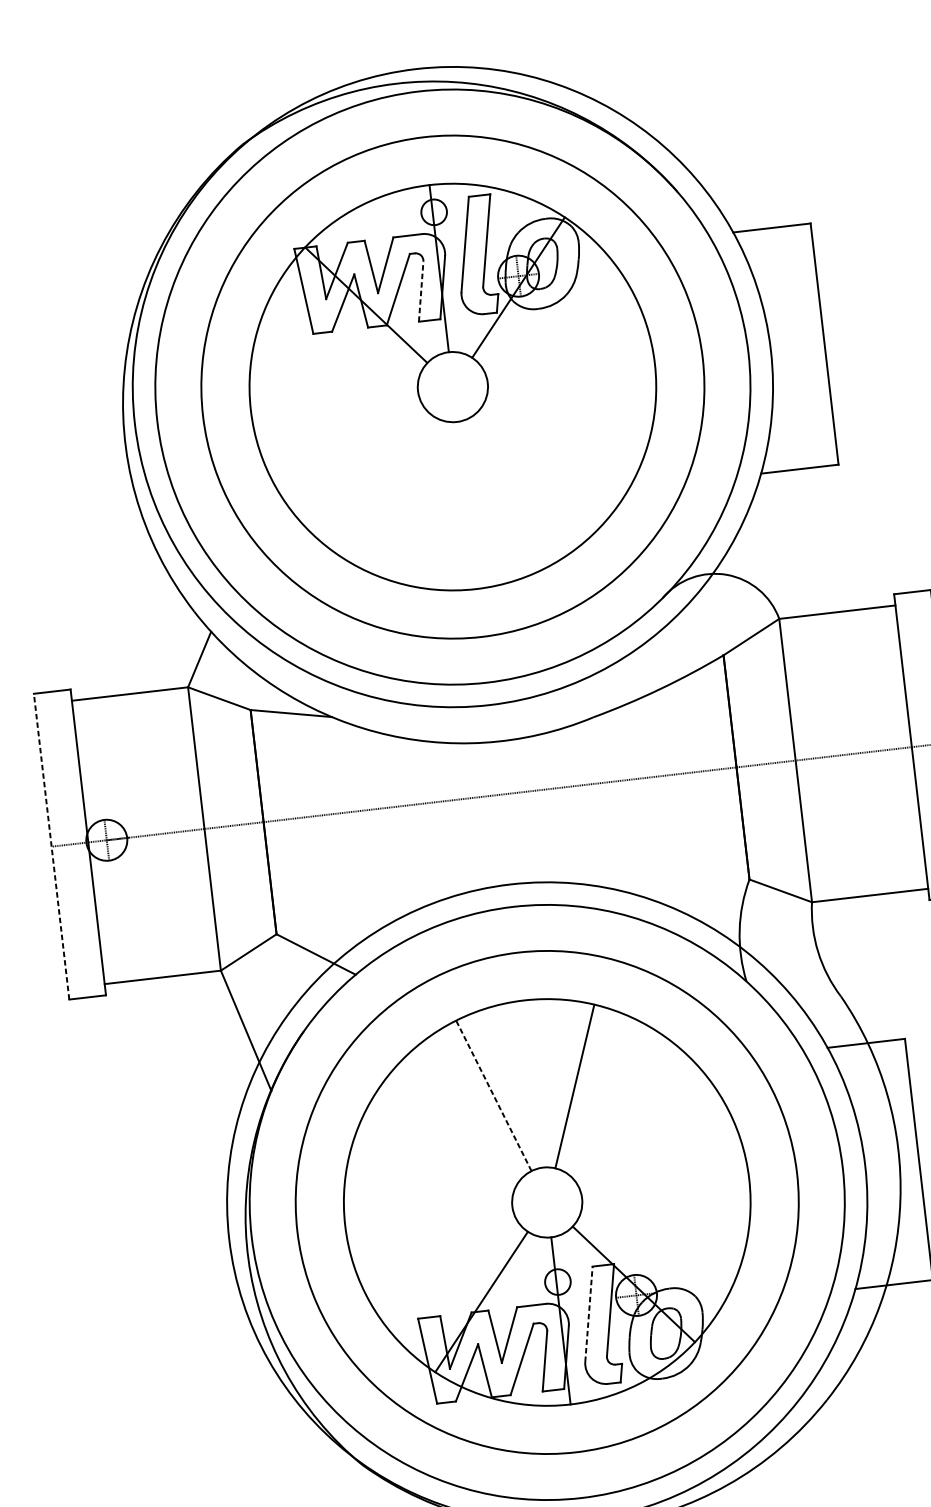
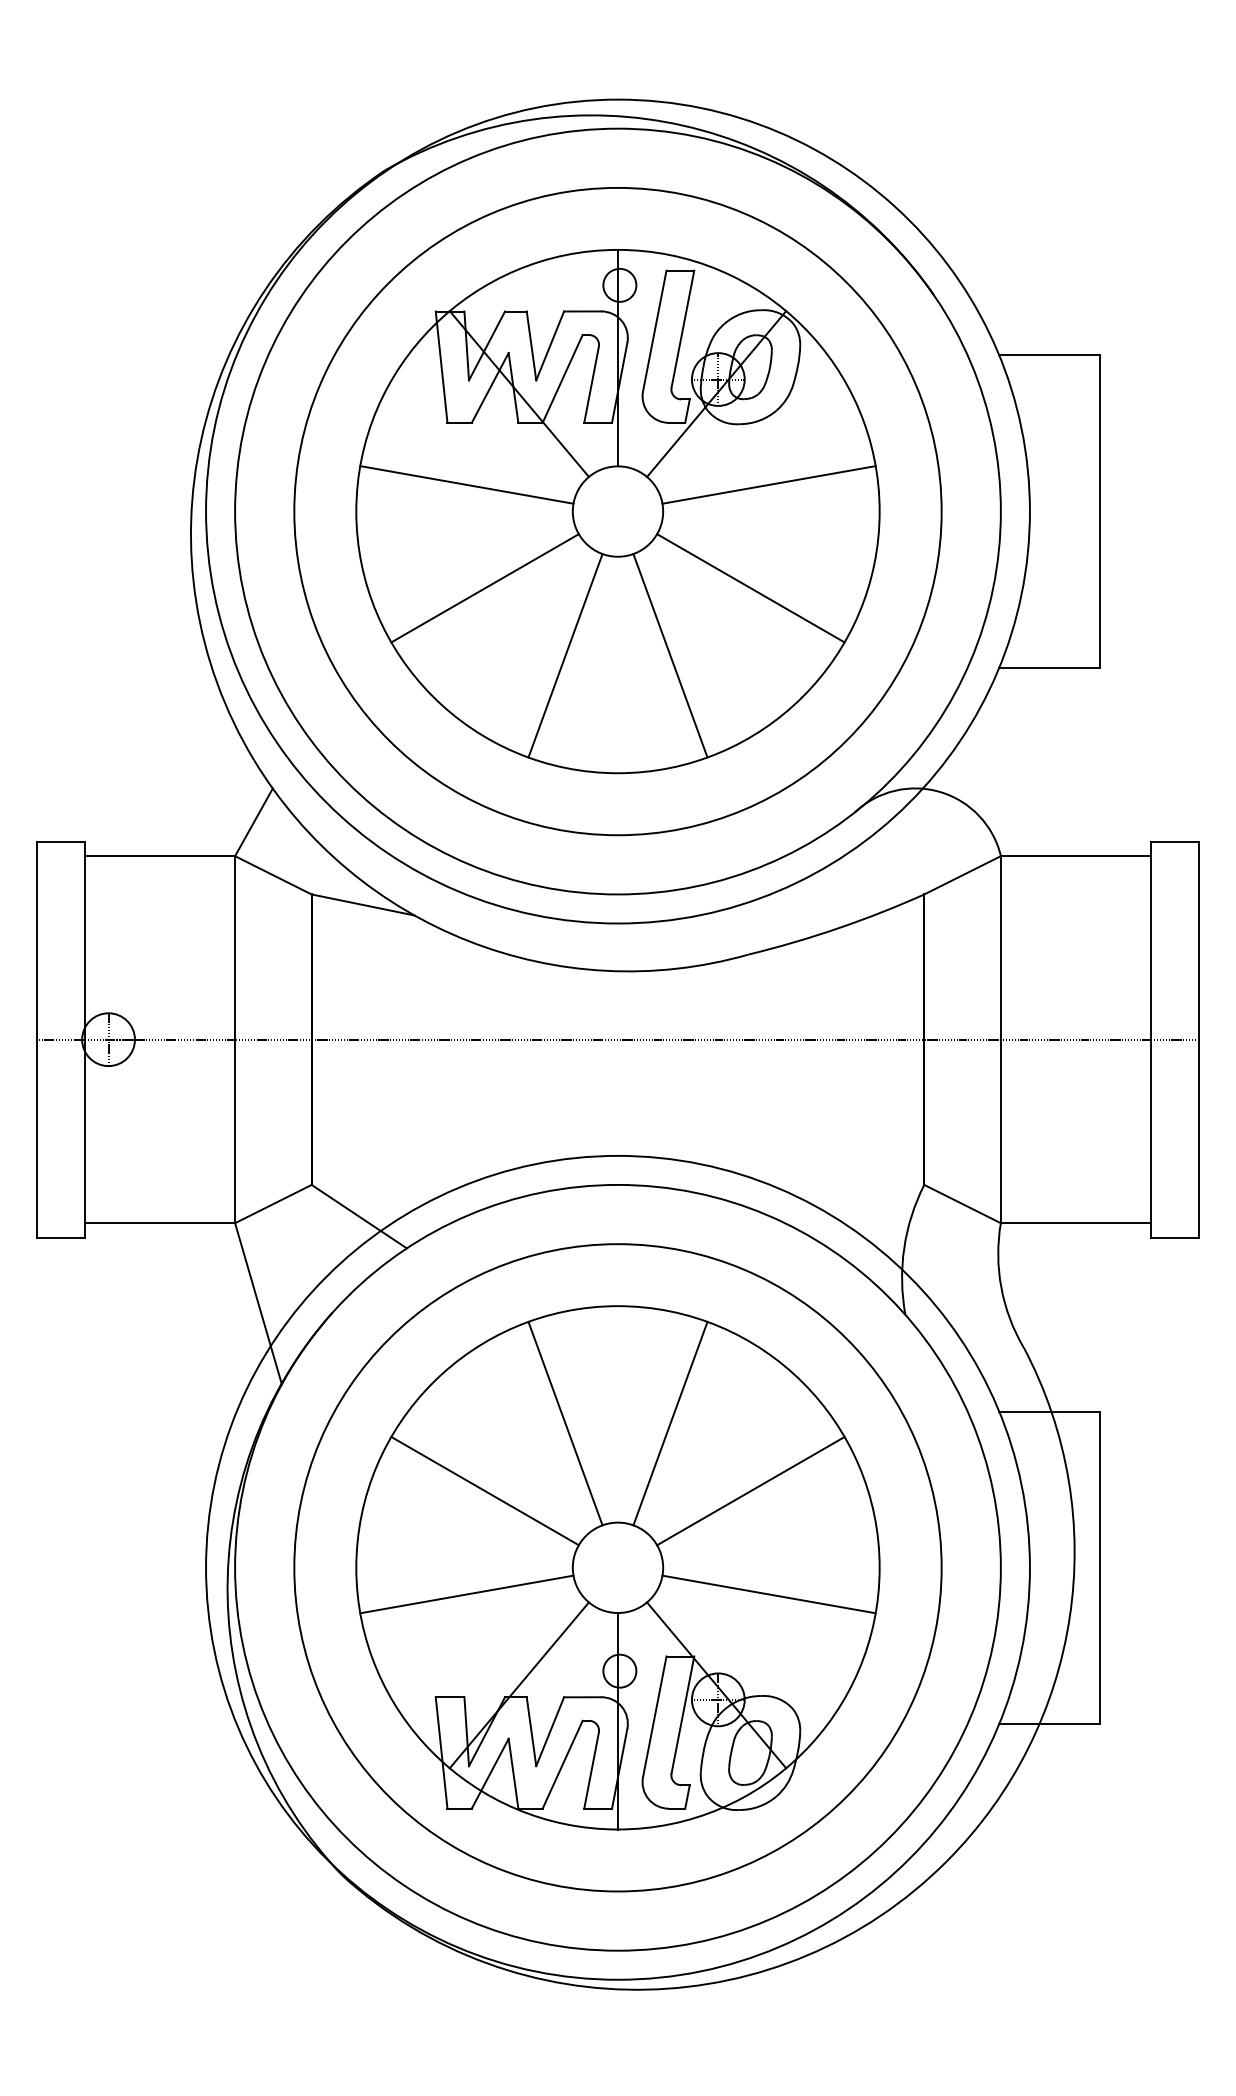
line: (421, 291) -> (591, 384), dashed -> solid
line: (566, 352) -> (768, 484), added
line: (333, 379) -> (466, 484), added
line: (562, 434) -> (750, 588), added
line: (356, 458) -> (484, 588), added
line: (506, 493) -> (670, 655), added
line: (425, 502) -> (565, 655), added
line: (51, 846) -> (37, 1039), dashed -> solid
line: (493, 1095) -> (565, 1423), dashed -> solid
line: (642, 1130) -> (750, 1490), added
line: (437, 1154) -> (484, 1490), added
line: (665, 1209) -> (768, 1594), added
line: (432, 1236) -> (466, 1594), added
line: (588, 1313) -> (654, 1716), dashed -> solid

